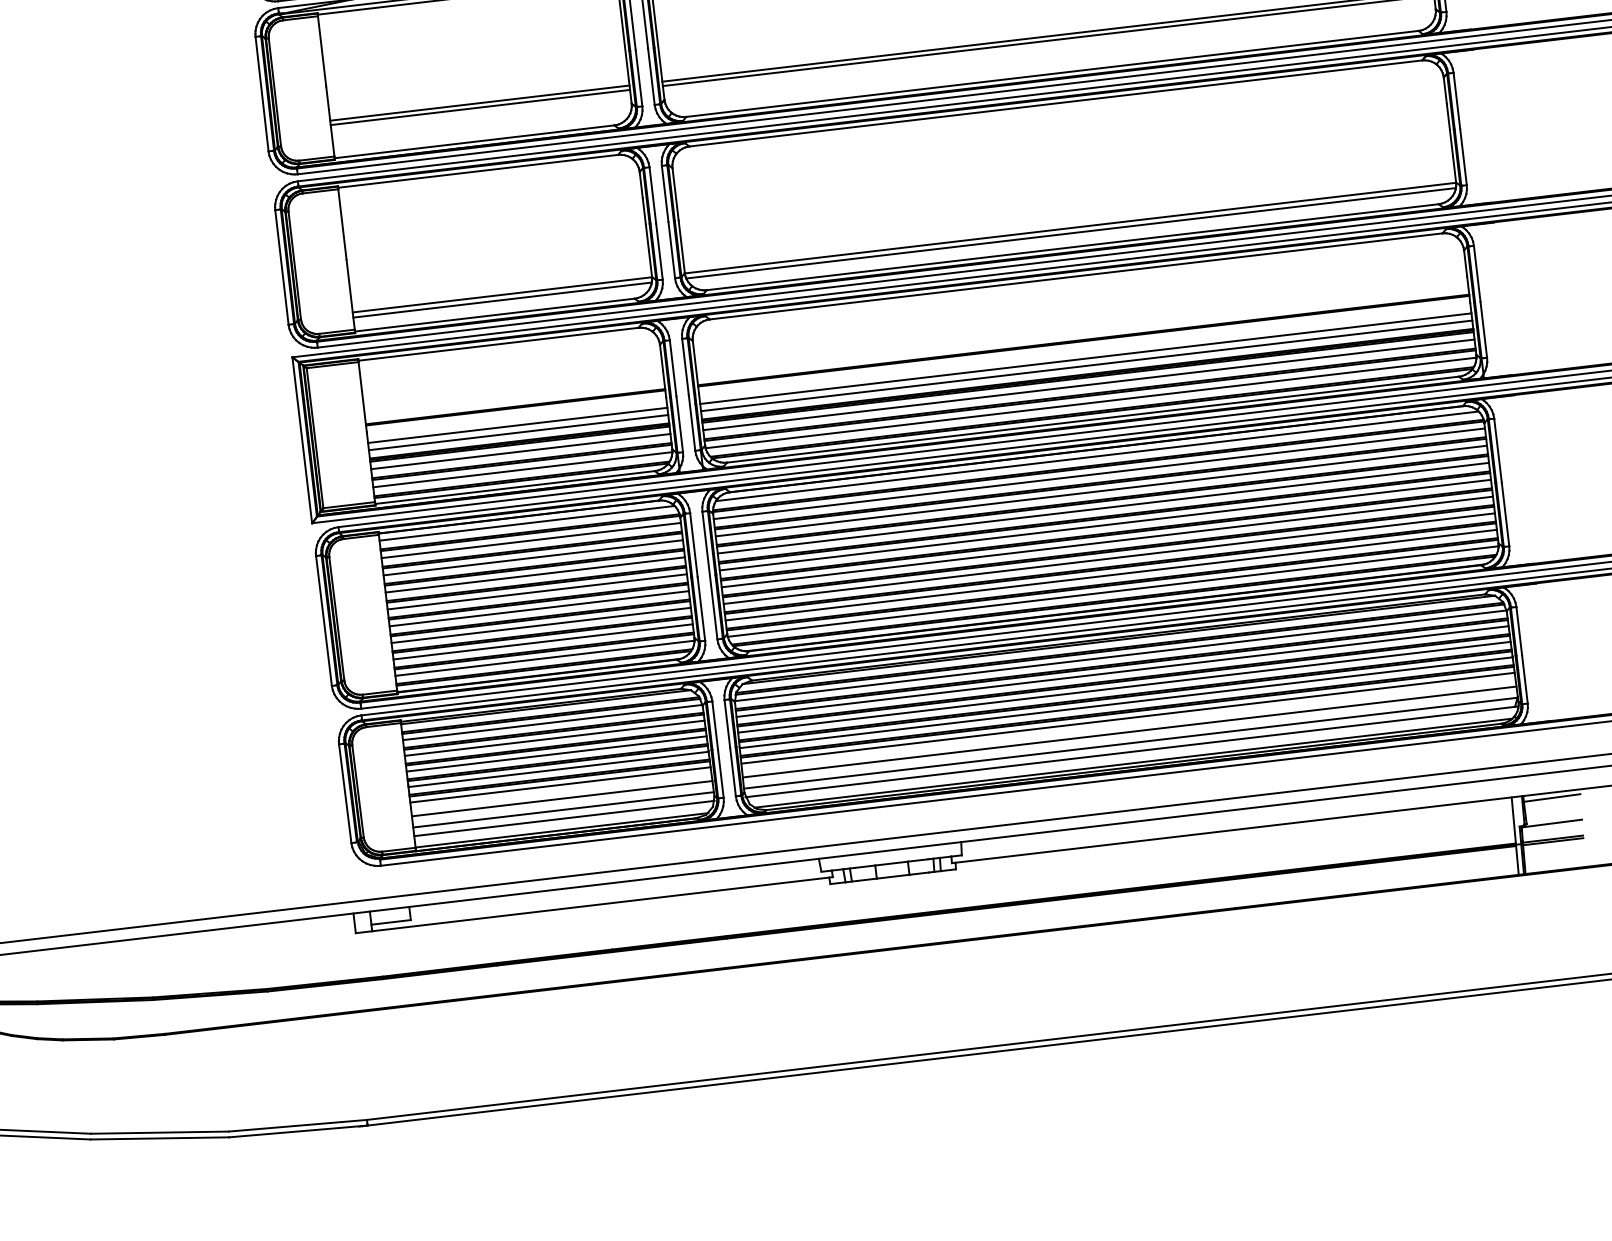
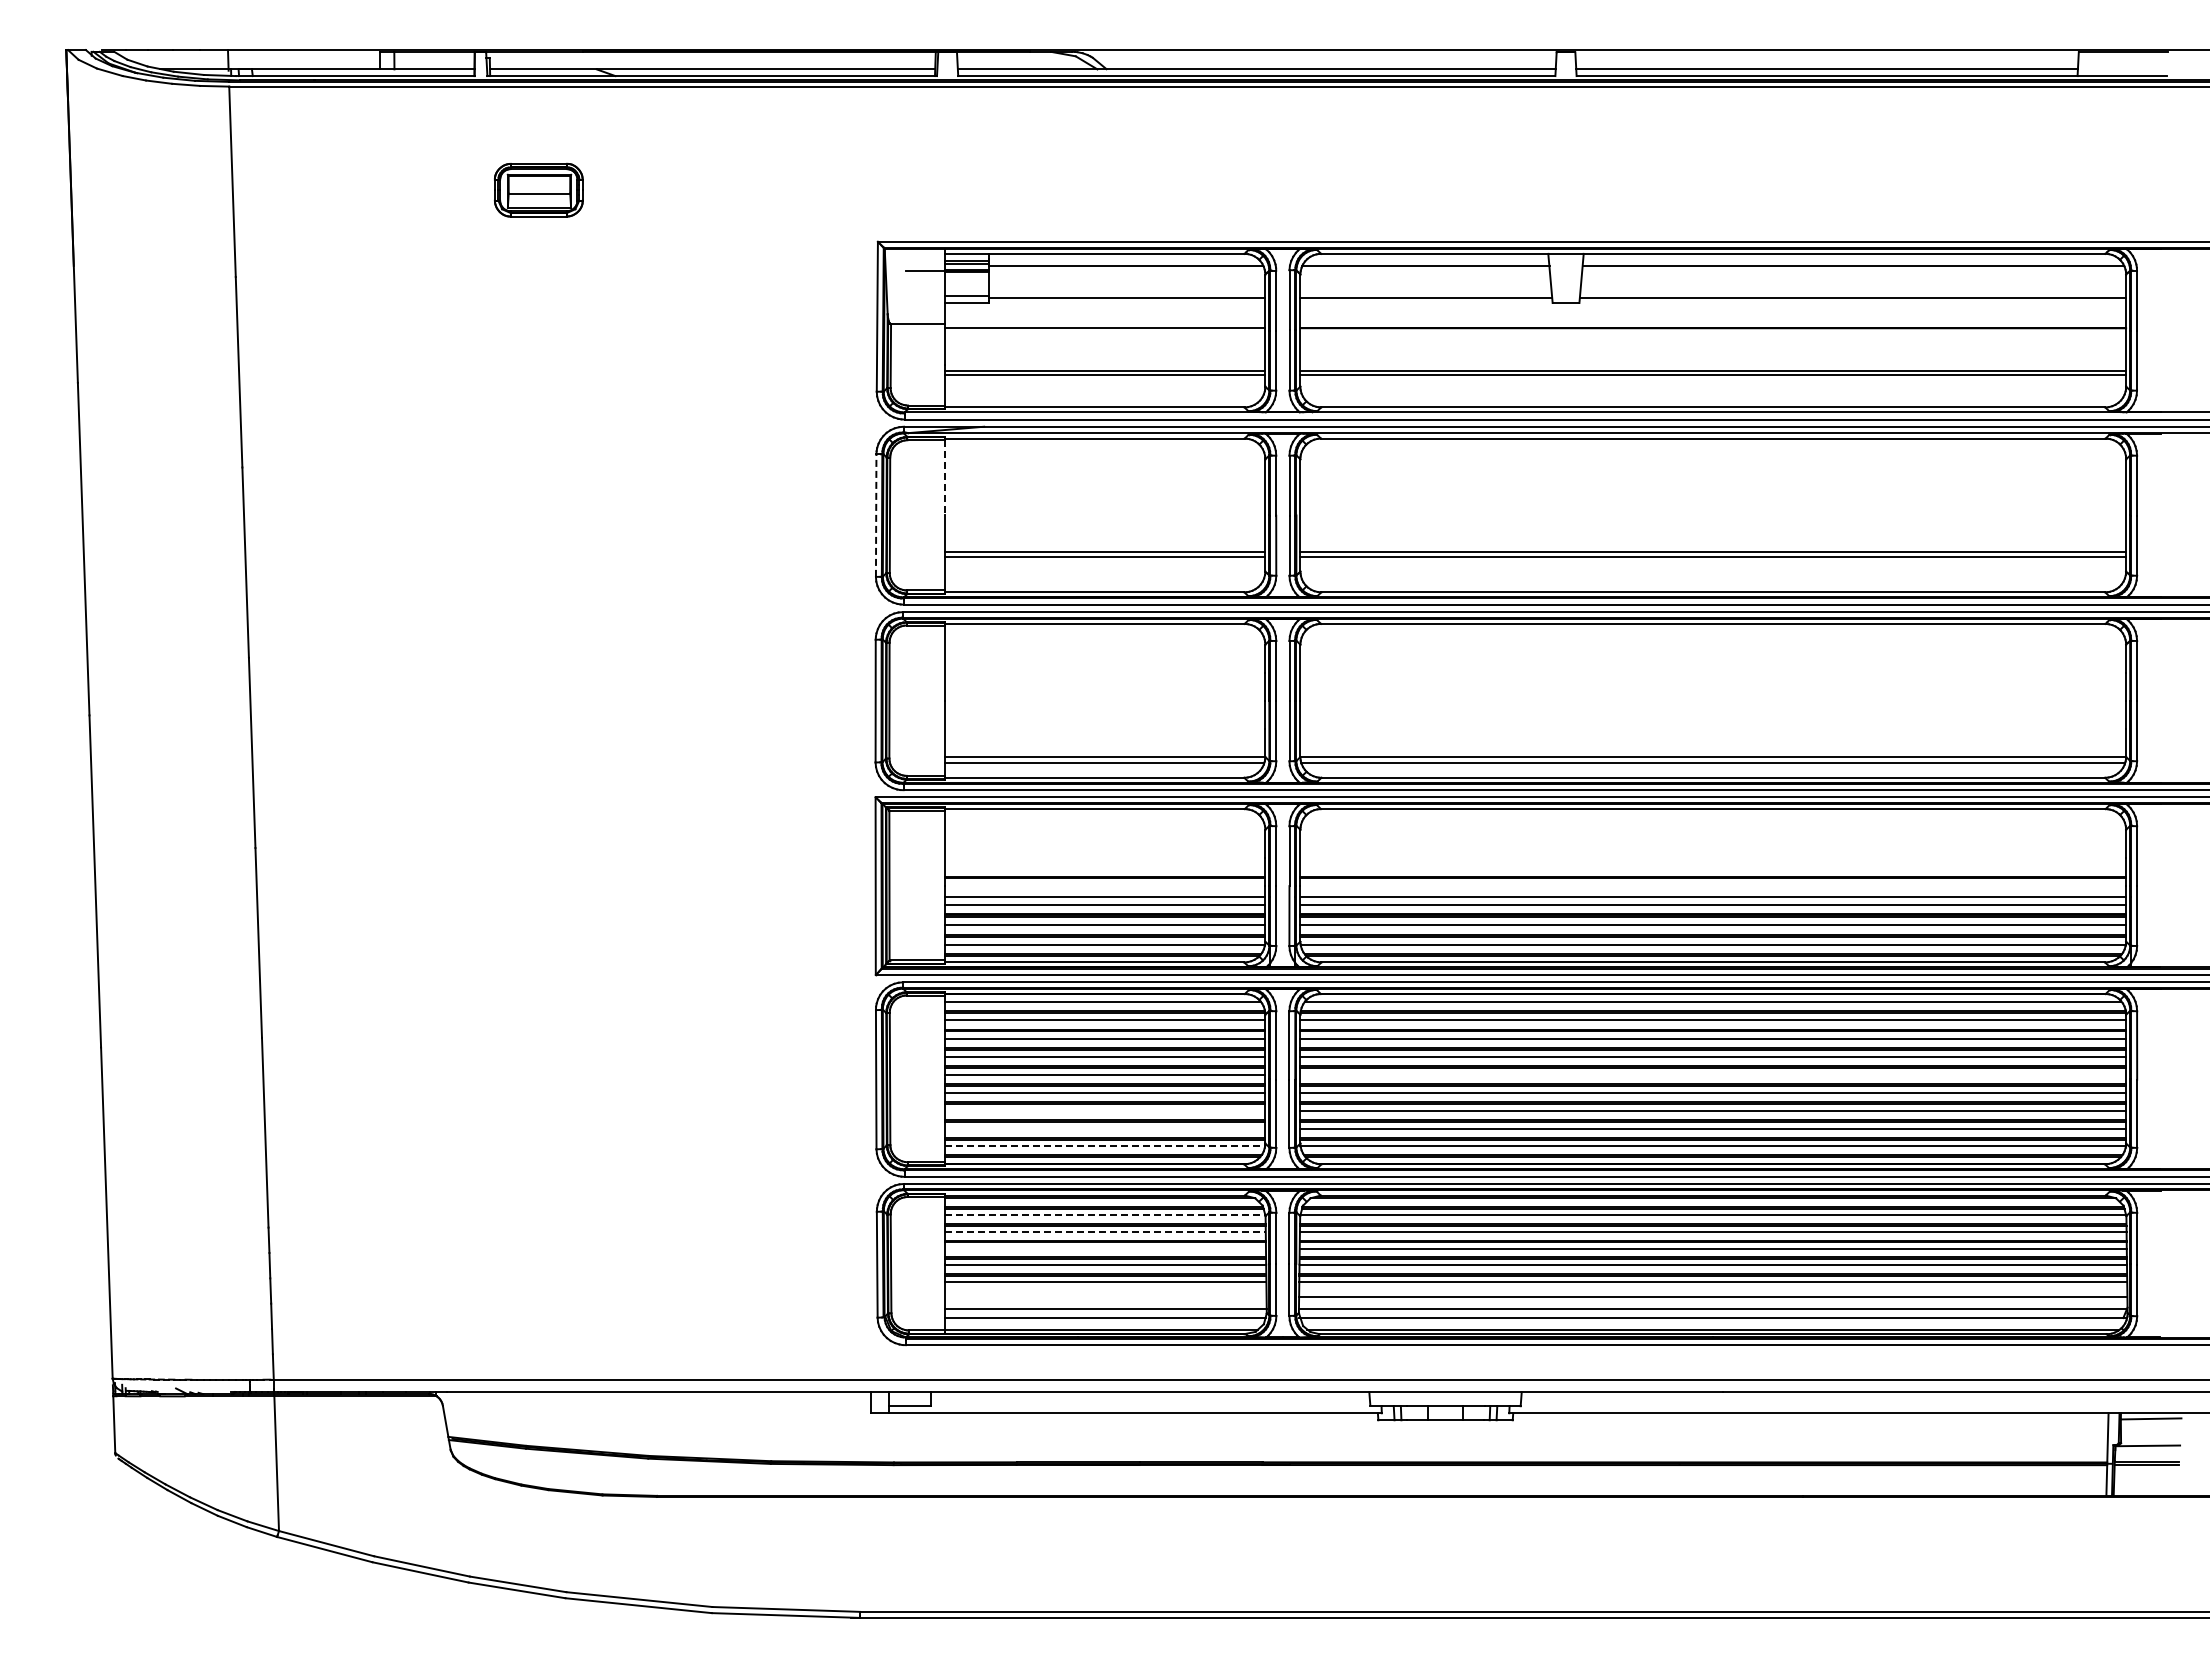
line: (321, 51) -> (944, 477), solid -> dashed
line: (262, 94) -> (876, 515), solid -> dashed
line: (1105, 525) -> (1713, 1075), removed
line: (540, 625) -> (1104, 1111), removed
line: (542, 641) -> (1104, 1128), removed
line: (545, 658) -> (1105, 1146), solid -> dashed
line: (553, 722) -> (1105, 1215), solid -> dashed
line: (554, 738) -> (1105, 1232), solid -> dashed
line: (556, 753) -> (1105, 1248), removed
line: (561, 798) -> (1105, 1296), removed

